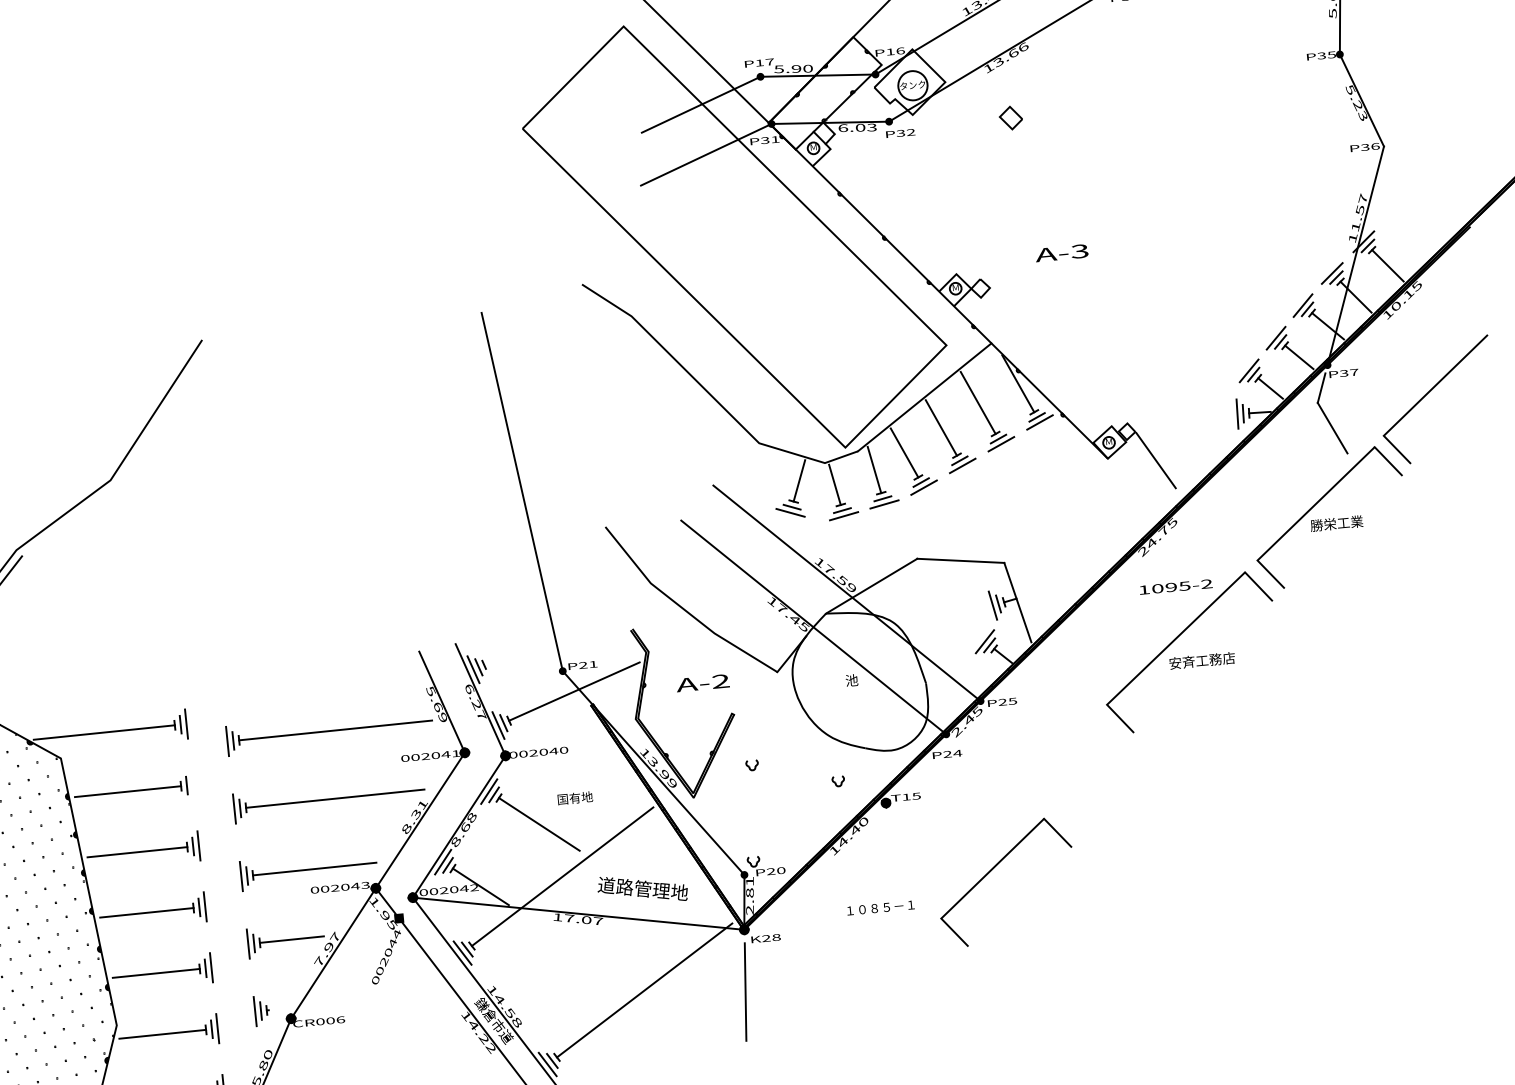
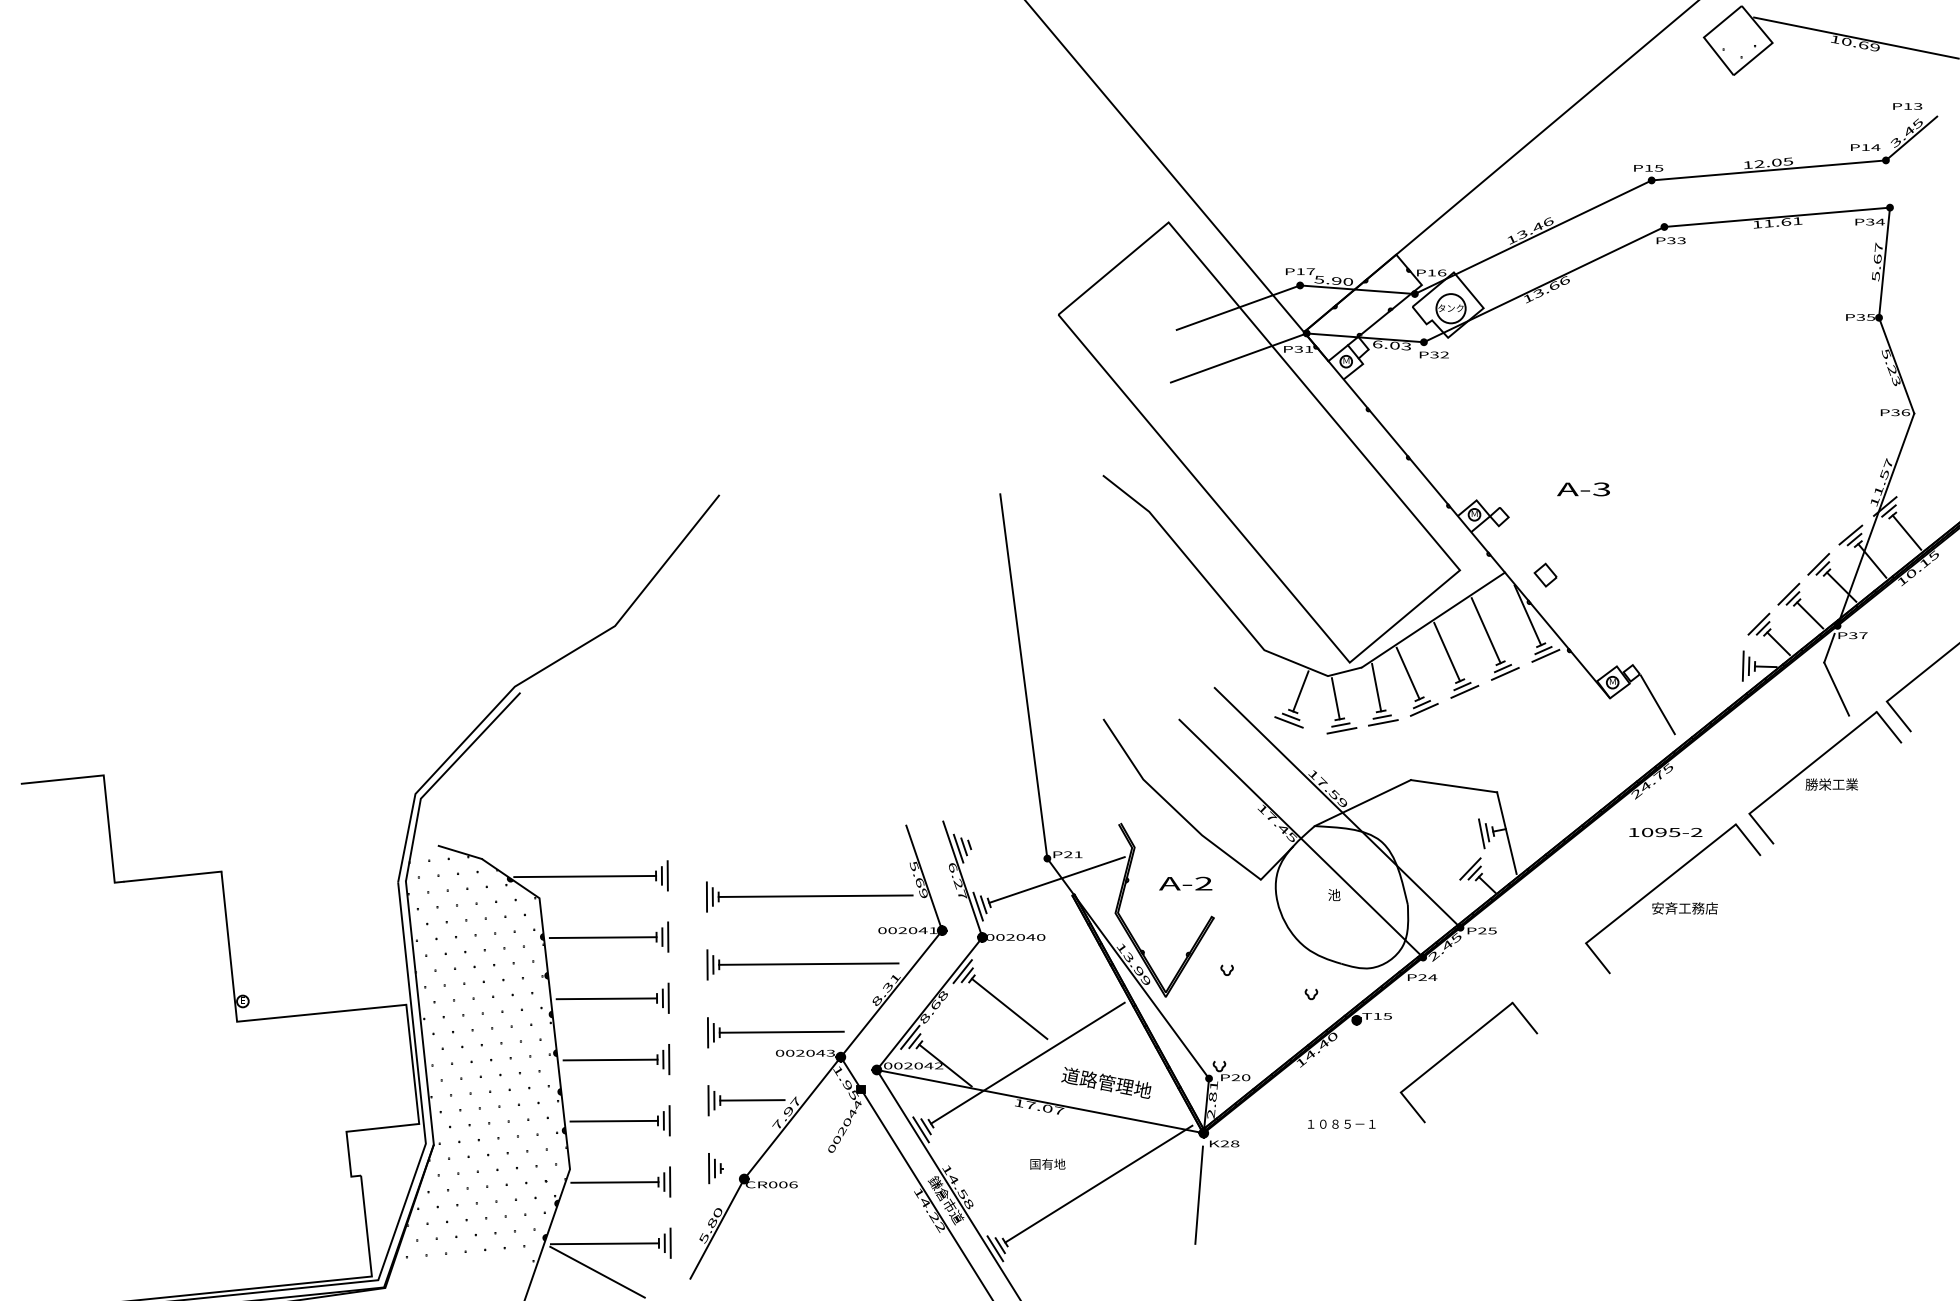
part: (1010, 117) -> (1545, 574), moved
line: (192, 784) -> (668, 936), added
text: (574, 797) -> (1047, 1163), moved
part: (992, 870) -> (1456, 1049), moved

